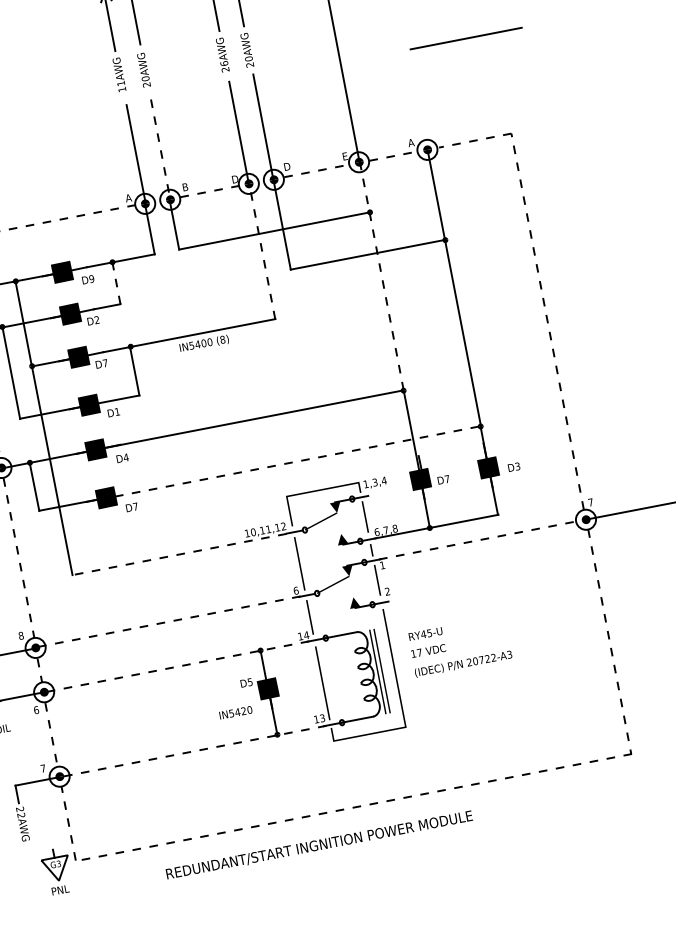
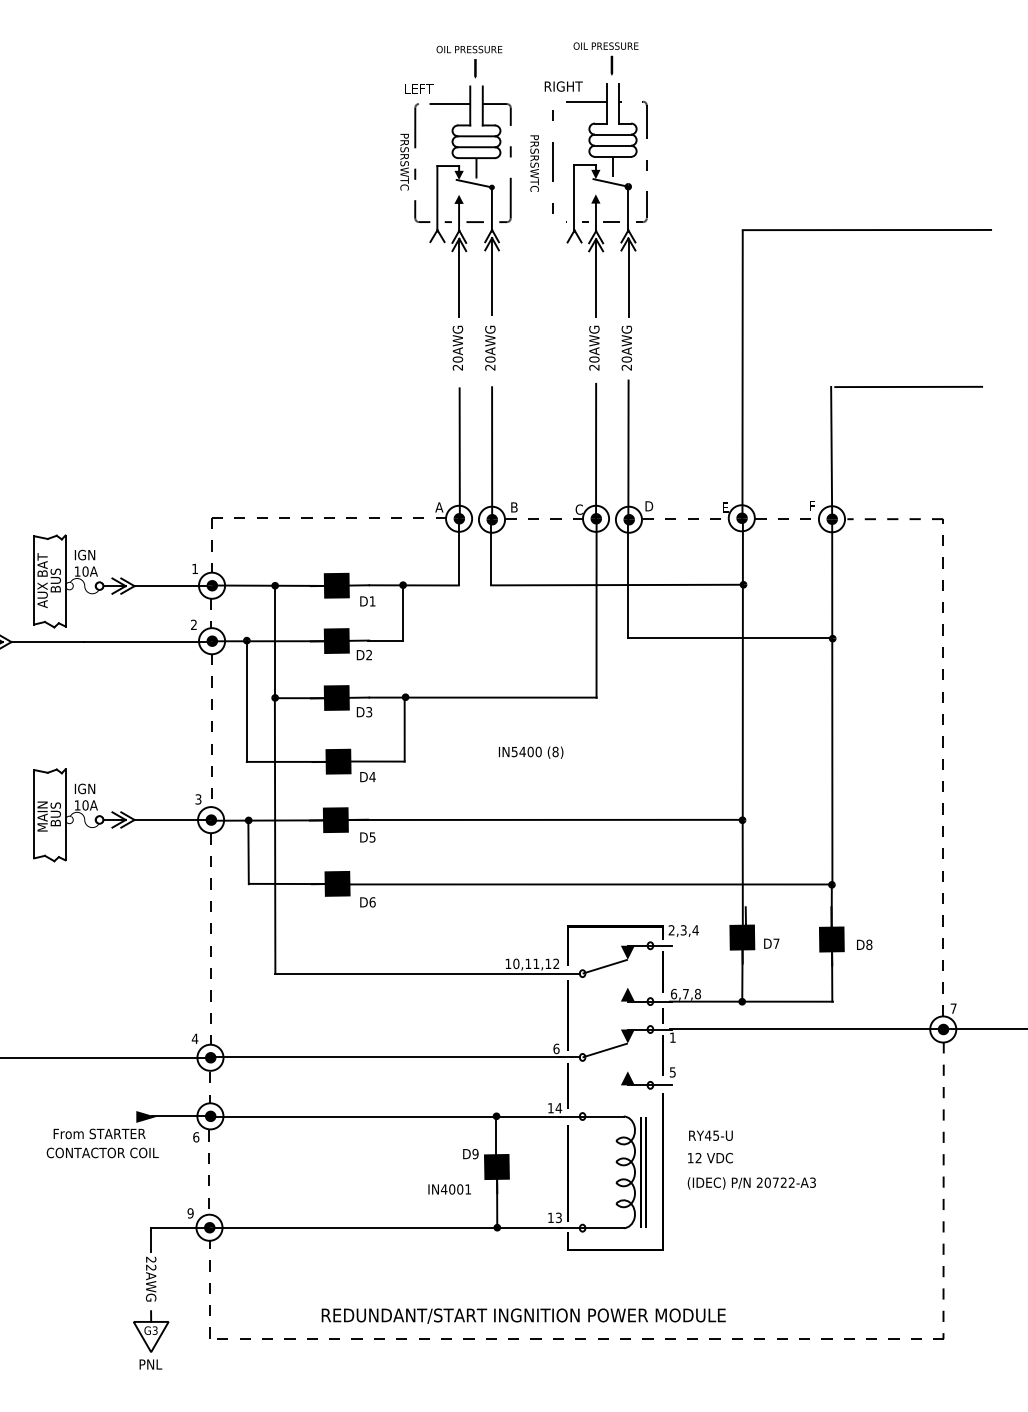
text: (224, 63) -> (594, 359), 26AWG -> 20AWG
text: (121, 86) -> (457, 363), 11AWG -> 20AWG
line: (417, 99) -> (831, 452), added
text: (410, 143) -> (812, 506), A -> F
line: (160, 149) -> (492, 453), dashed -> solid
text: (234, 179) -> (579, 509), D -> C
line: (262, 251) -> (596, 608), dashed -> solid
line: (381, 278) -> (742, 671), dashed -> solid
text: (91, 279) -> (372, 601), D9 -> D1
line: (116, 283) -> (402, 612), dashed -> solid
text: (203, 343) -> (530, 752), moved
text: (105, 363) -> (369, 712), D7 -> D3
text: (117, 412) -> (372, 777), D1 -> D4
text: (126, 457) -> (372, 837), D4 -> D5
line: (297, 461) -> (590, 884), dashed -> solid
text: (517, 466) -> (869, 944), D3 -> D8
text: (365, 484) -> (671, 930), 1,3,4 -> 2,3,4
text: (135, 506) -> (372, 902), D7 -> D6
line: (483, 539) -> (807, 1029), dashed -> solid
line: (179, 554) -> (416, 974), dashed -> solid
text: (387, 591) -> (672, 1072), 2 -> 5
line: (168, 622) -> (386, 1057), dashed -> solid
text: (20, 635) -> (194, 1038), 8 -> 4
text: (419, 652) -> (698, 1157), 17 -> 12
line: (176, 666) -> (385, 1116), dashed -> solid
text: (250, 681) -> (475, 1153), D5 -> D9
text: (240, 711) -> (455, 1189), IN5420 -> IN4001
line: (194, 751) -> (387, 1228), dashed -> solid
text: (43, 768) -> (190, 1213), 7 -> 9
text: (319, 845) -> (523, 1315), moved
part: (57, 871) -> (151, 1339), moved

